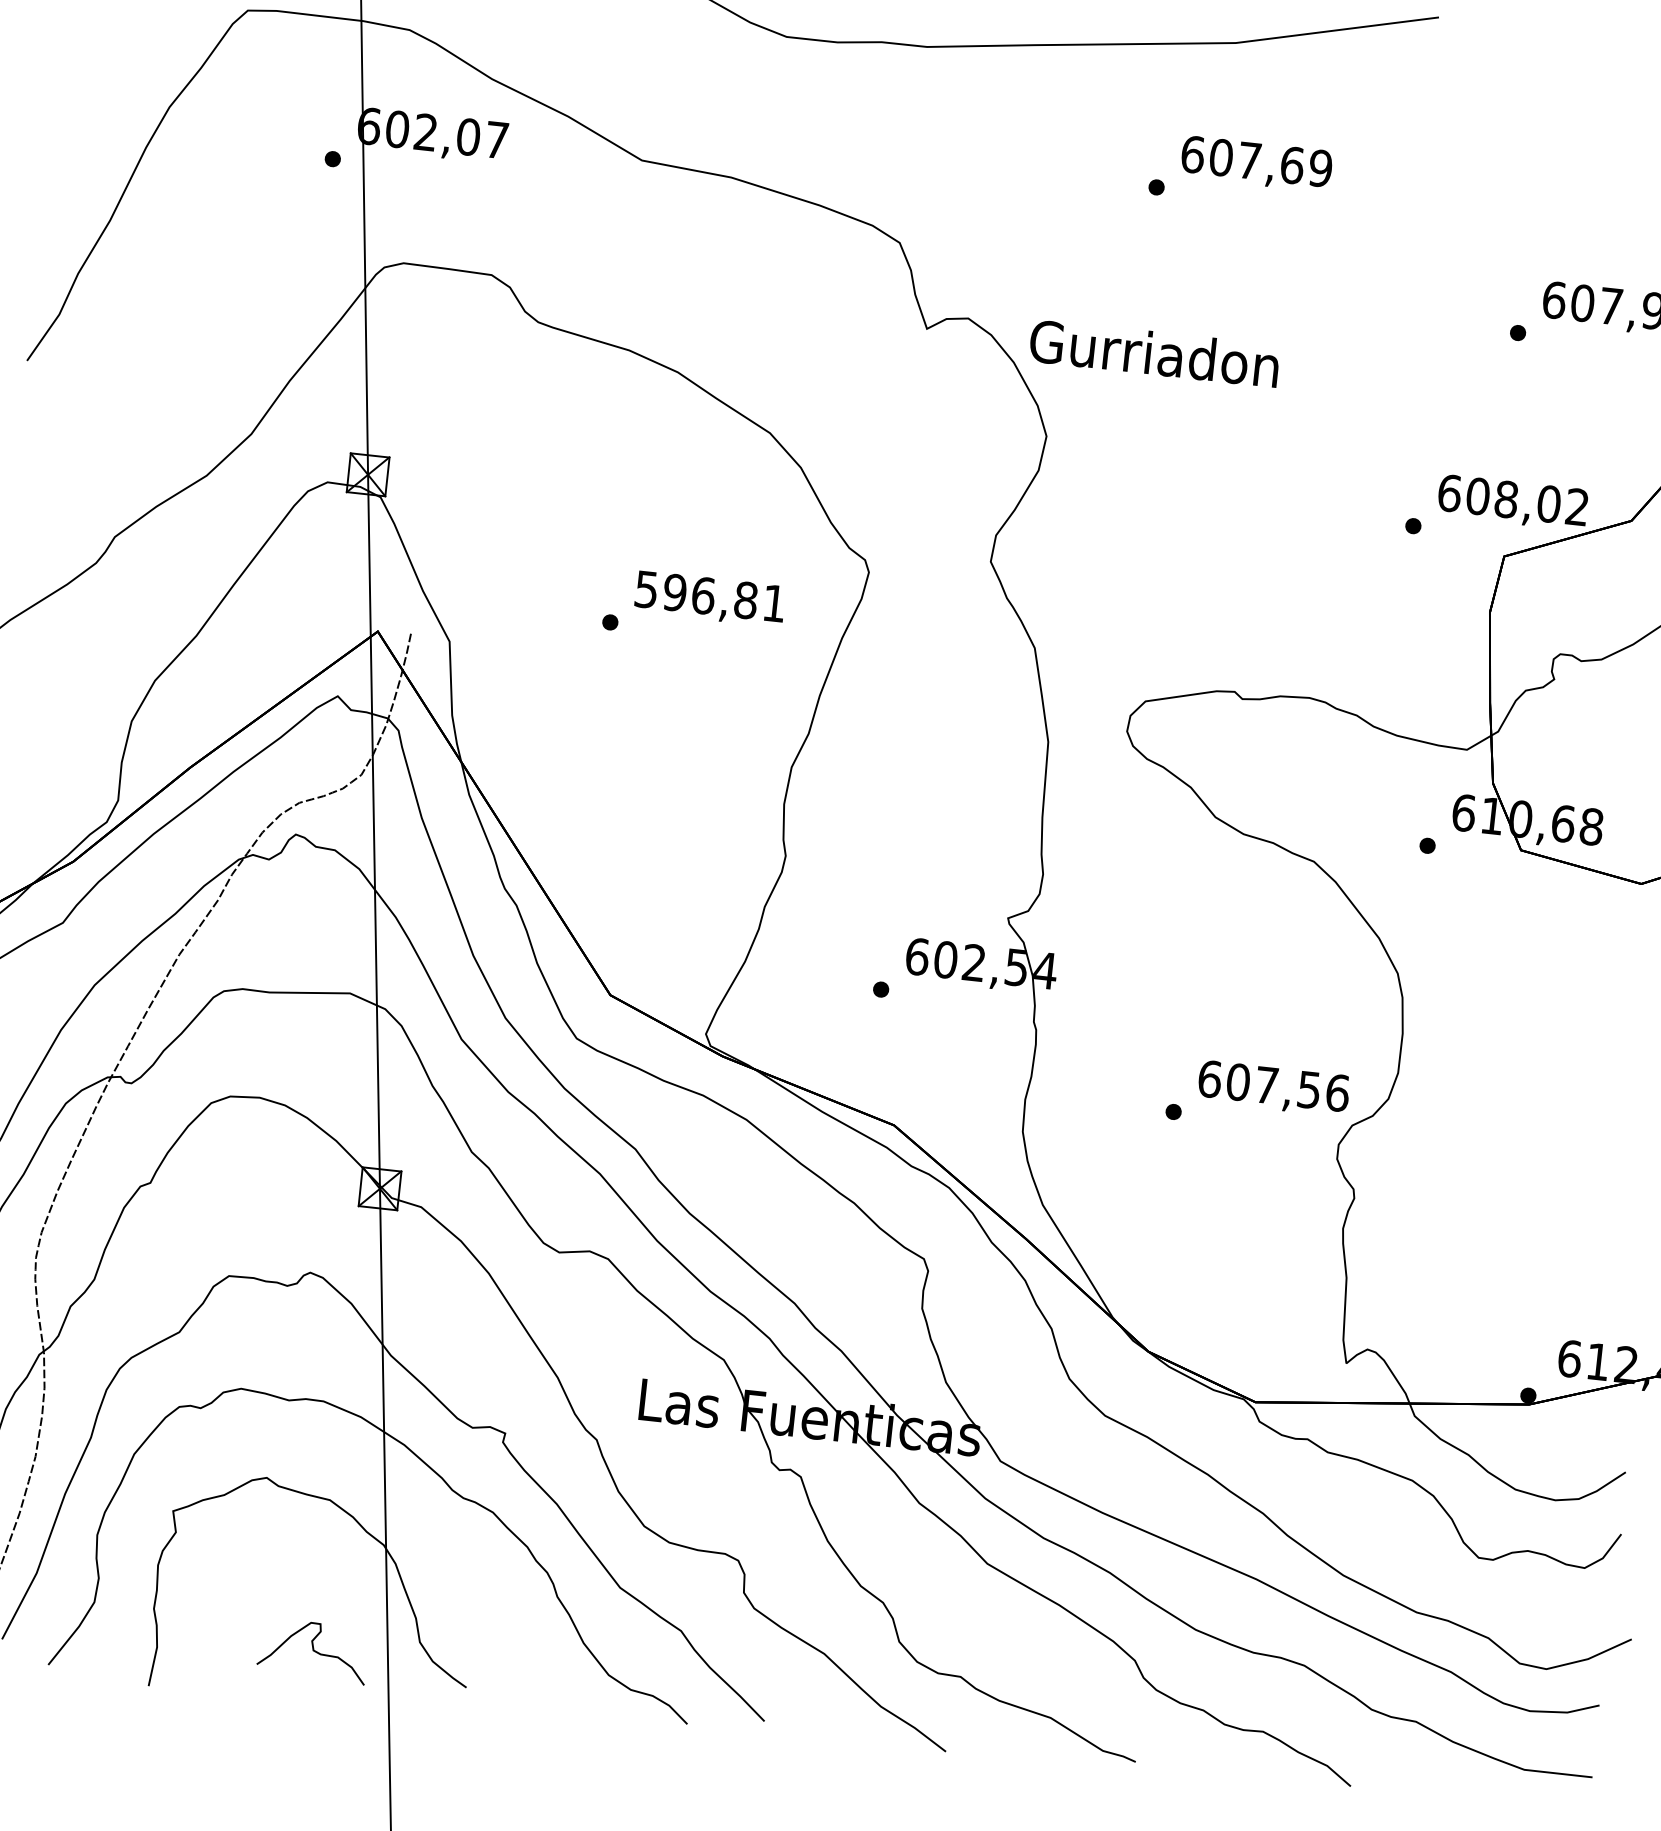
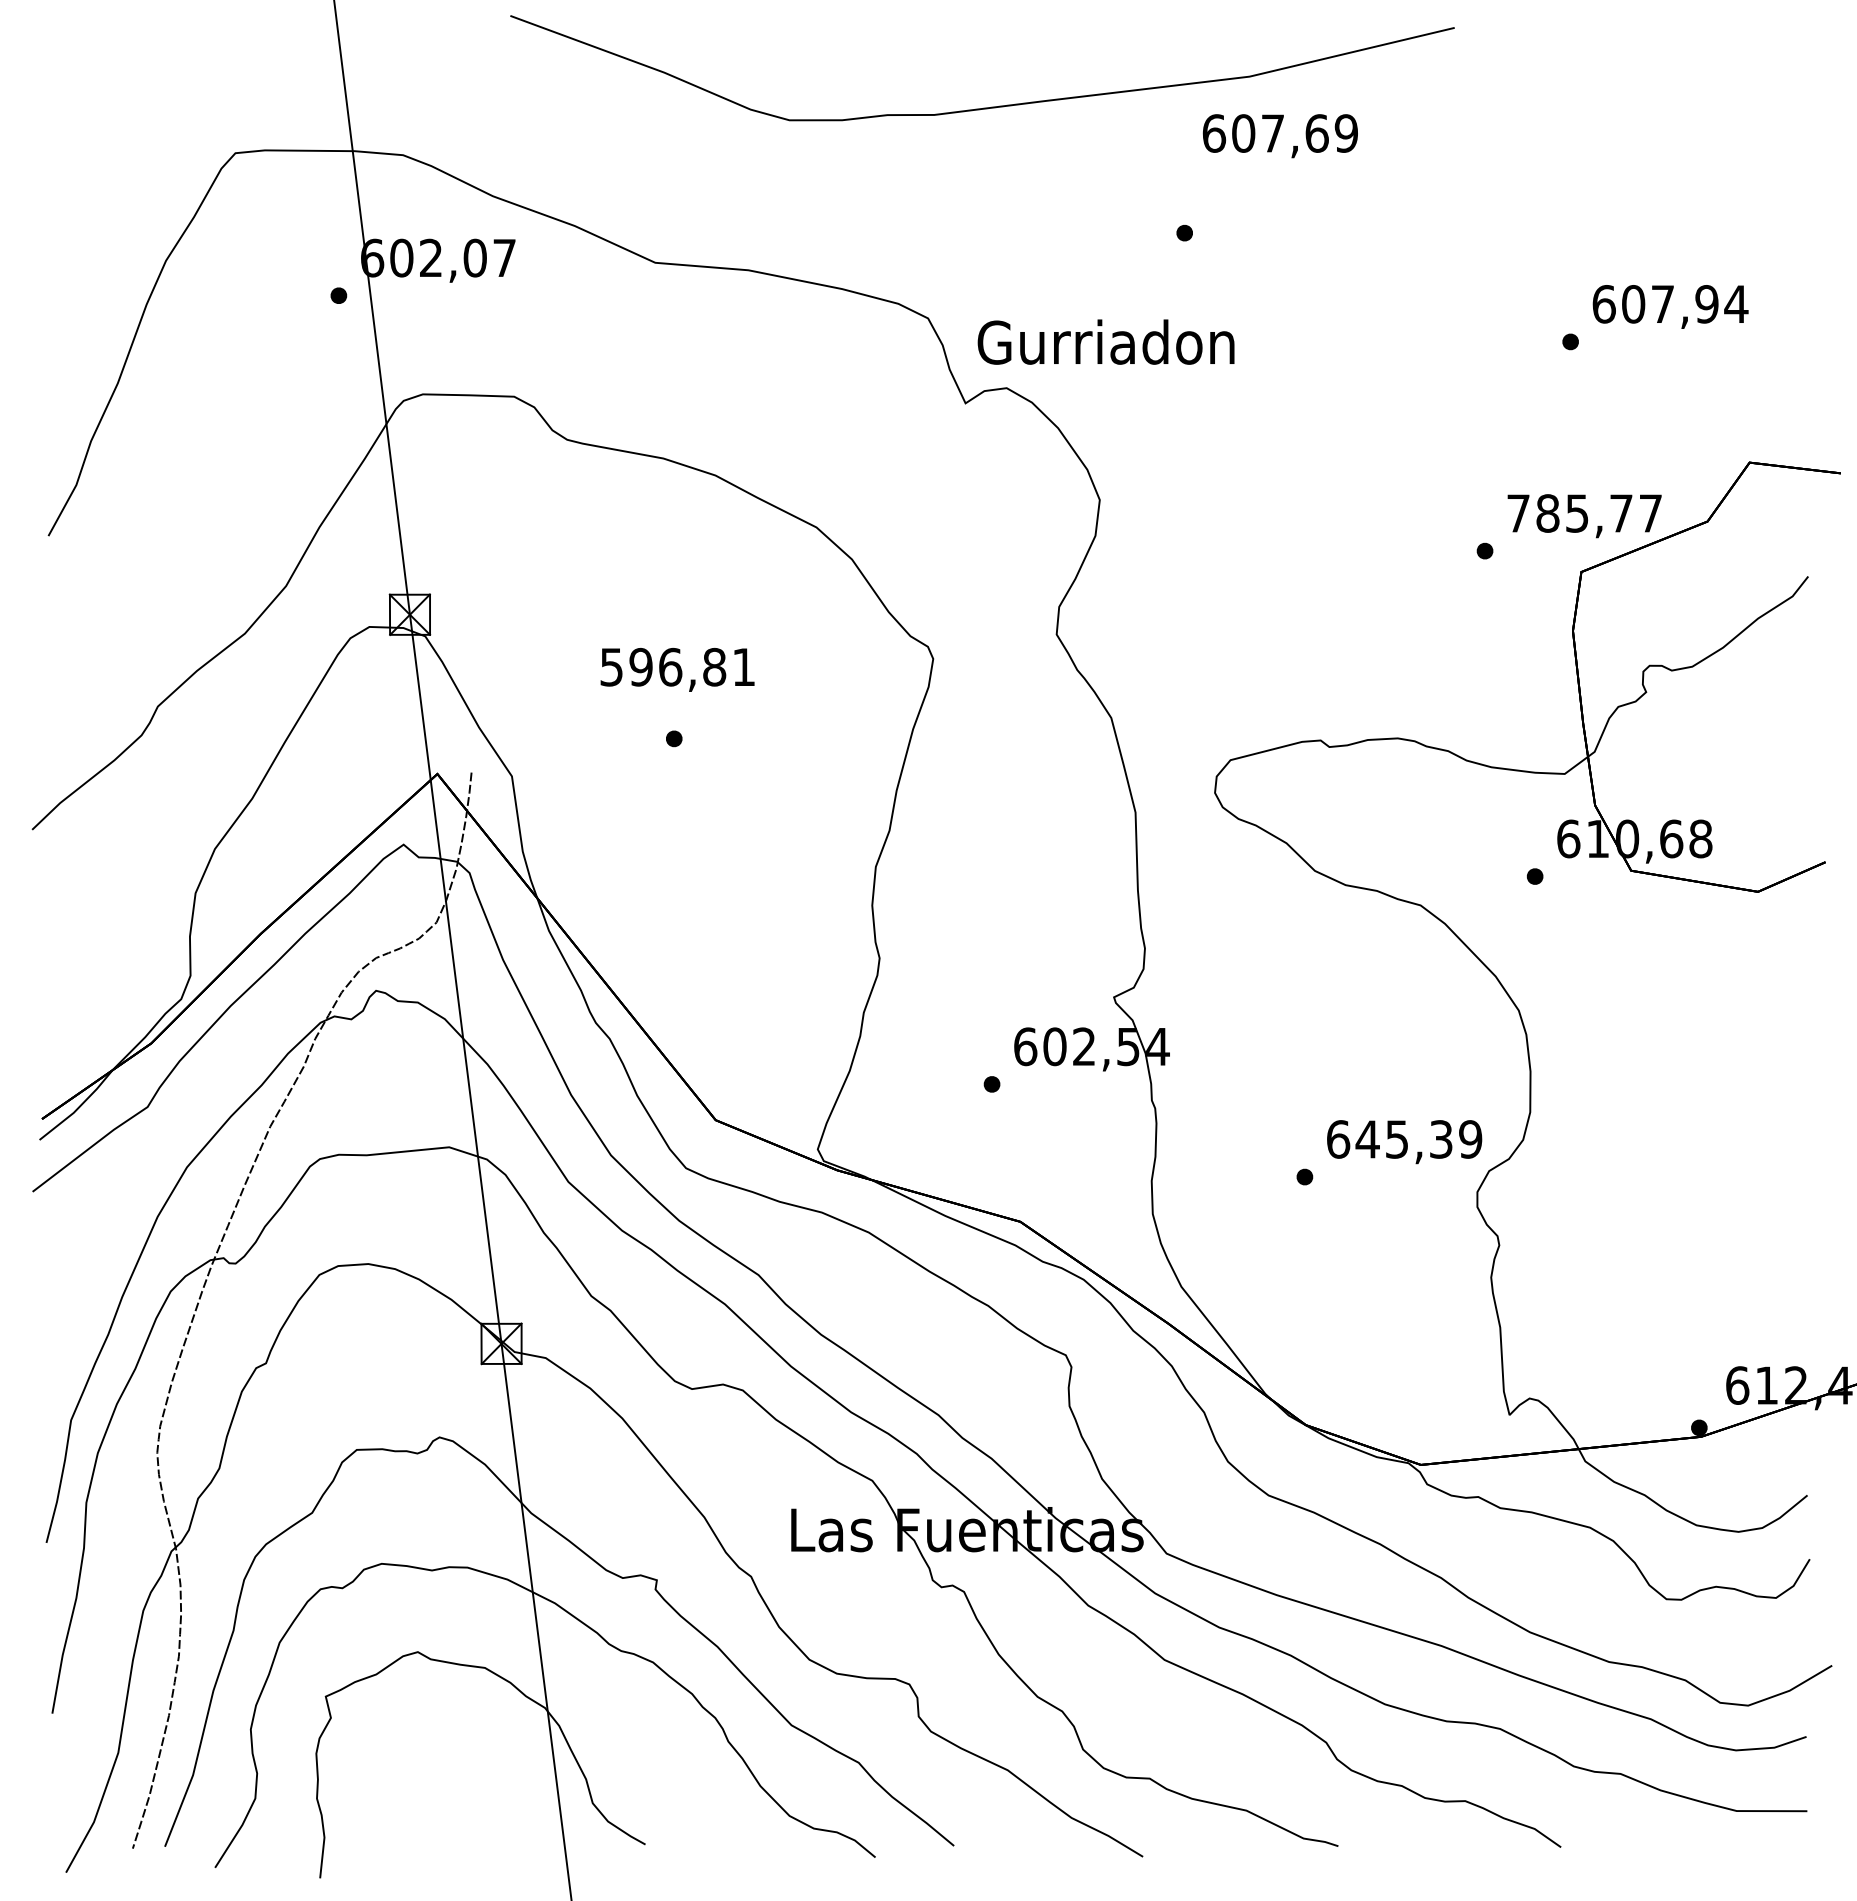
text: (1255, 164) -> (1279, 136), moved
text: (1154, 352) -> (1105, 341), moved
text: (1513, 500) -> (1584, 513), 608,02 -> 785,77
text: (709, 598) -> (677, 669), moved
text: (1287, 1087) -> (1418, 1139), 607,56 -> 645,39
curve: (313, 1650) -> (484, 1823), removed

